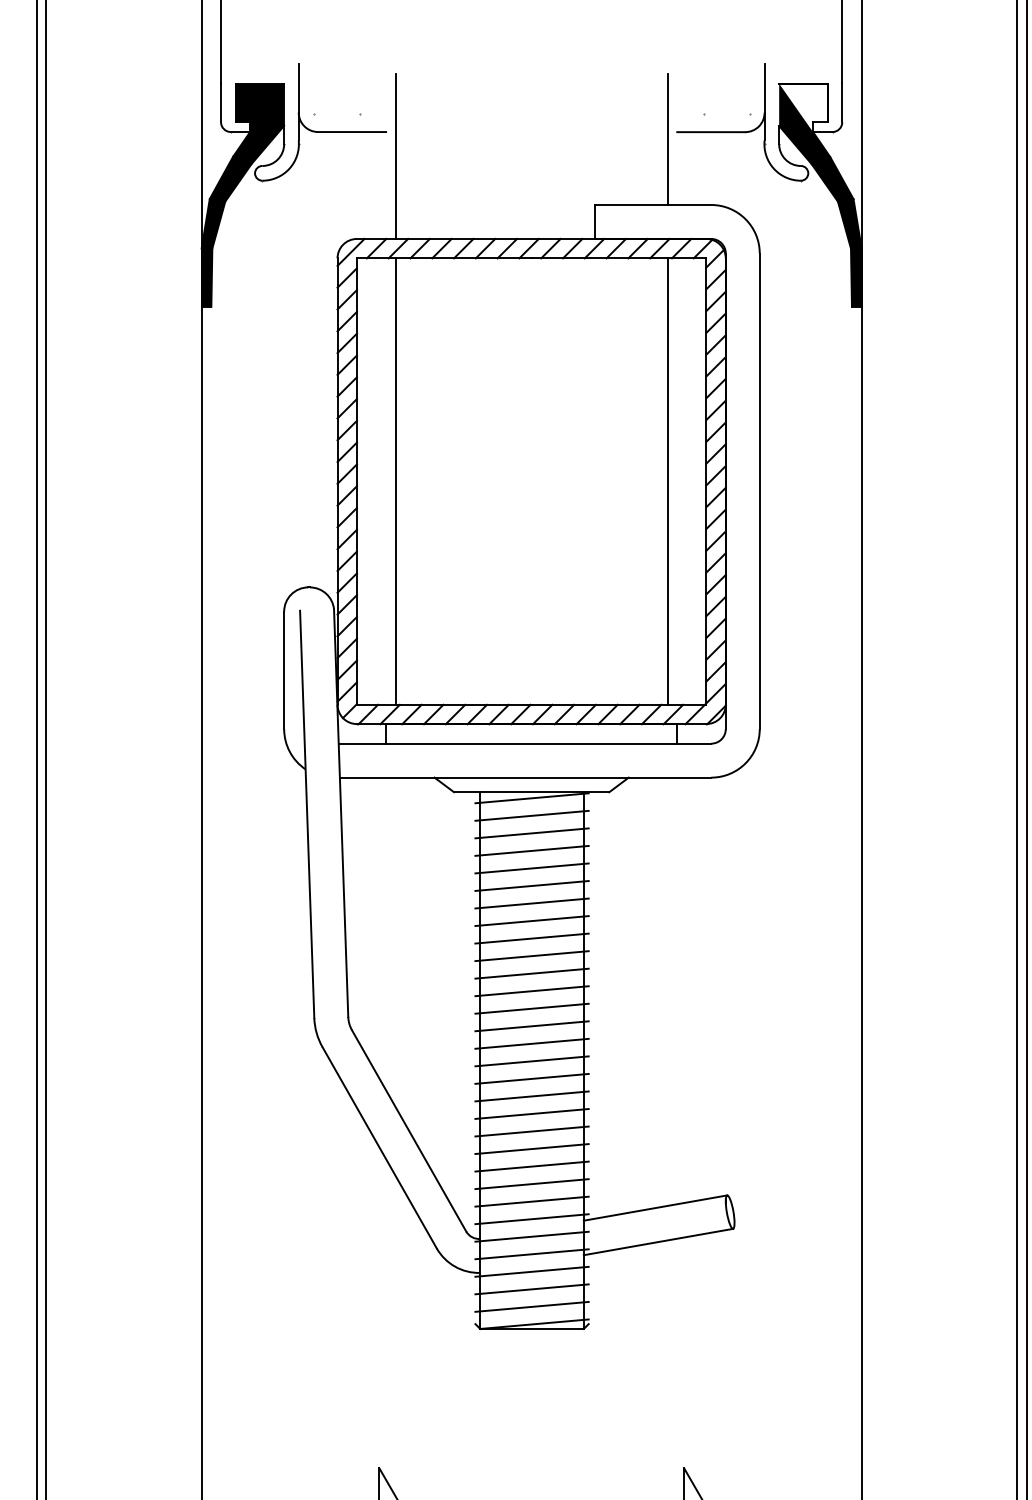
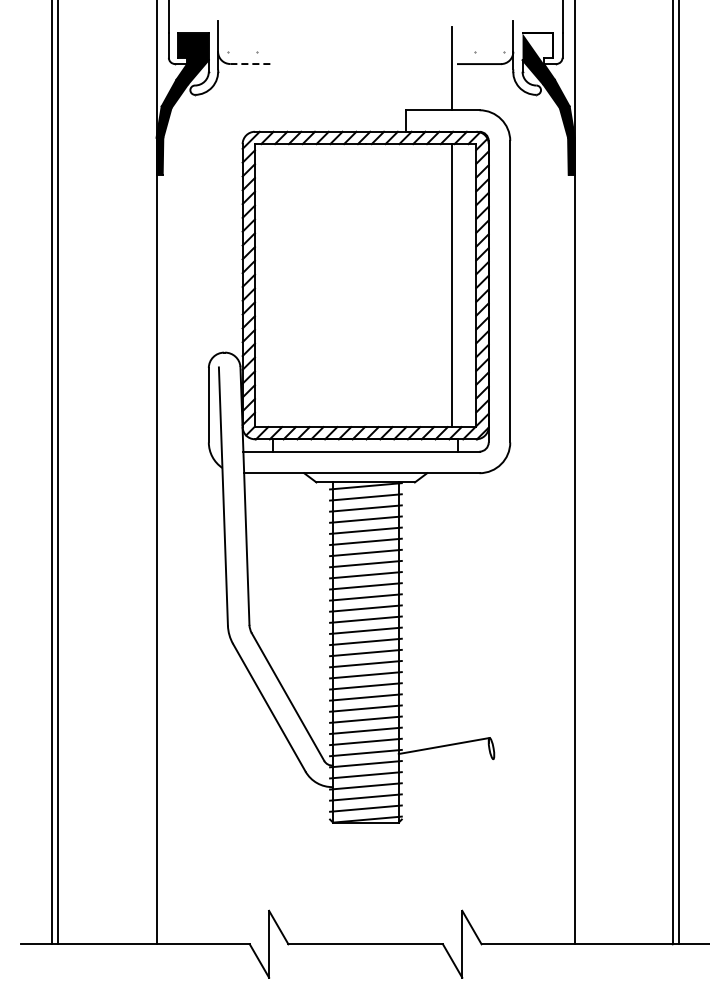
line: (351, 132) -> (251, 64), solid -> dashed
line: (395, 156) -> (279, 79), removed
line: (395, 481) -> (279, 285), removed
line: (657, 1241) -> (445, 767), removed

